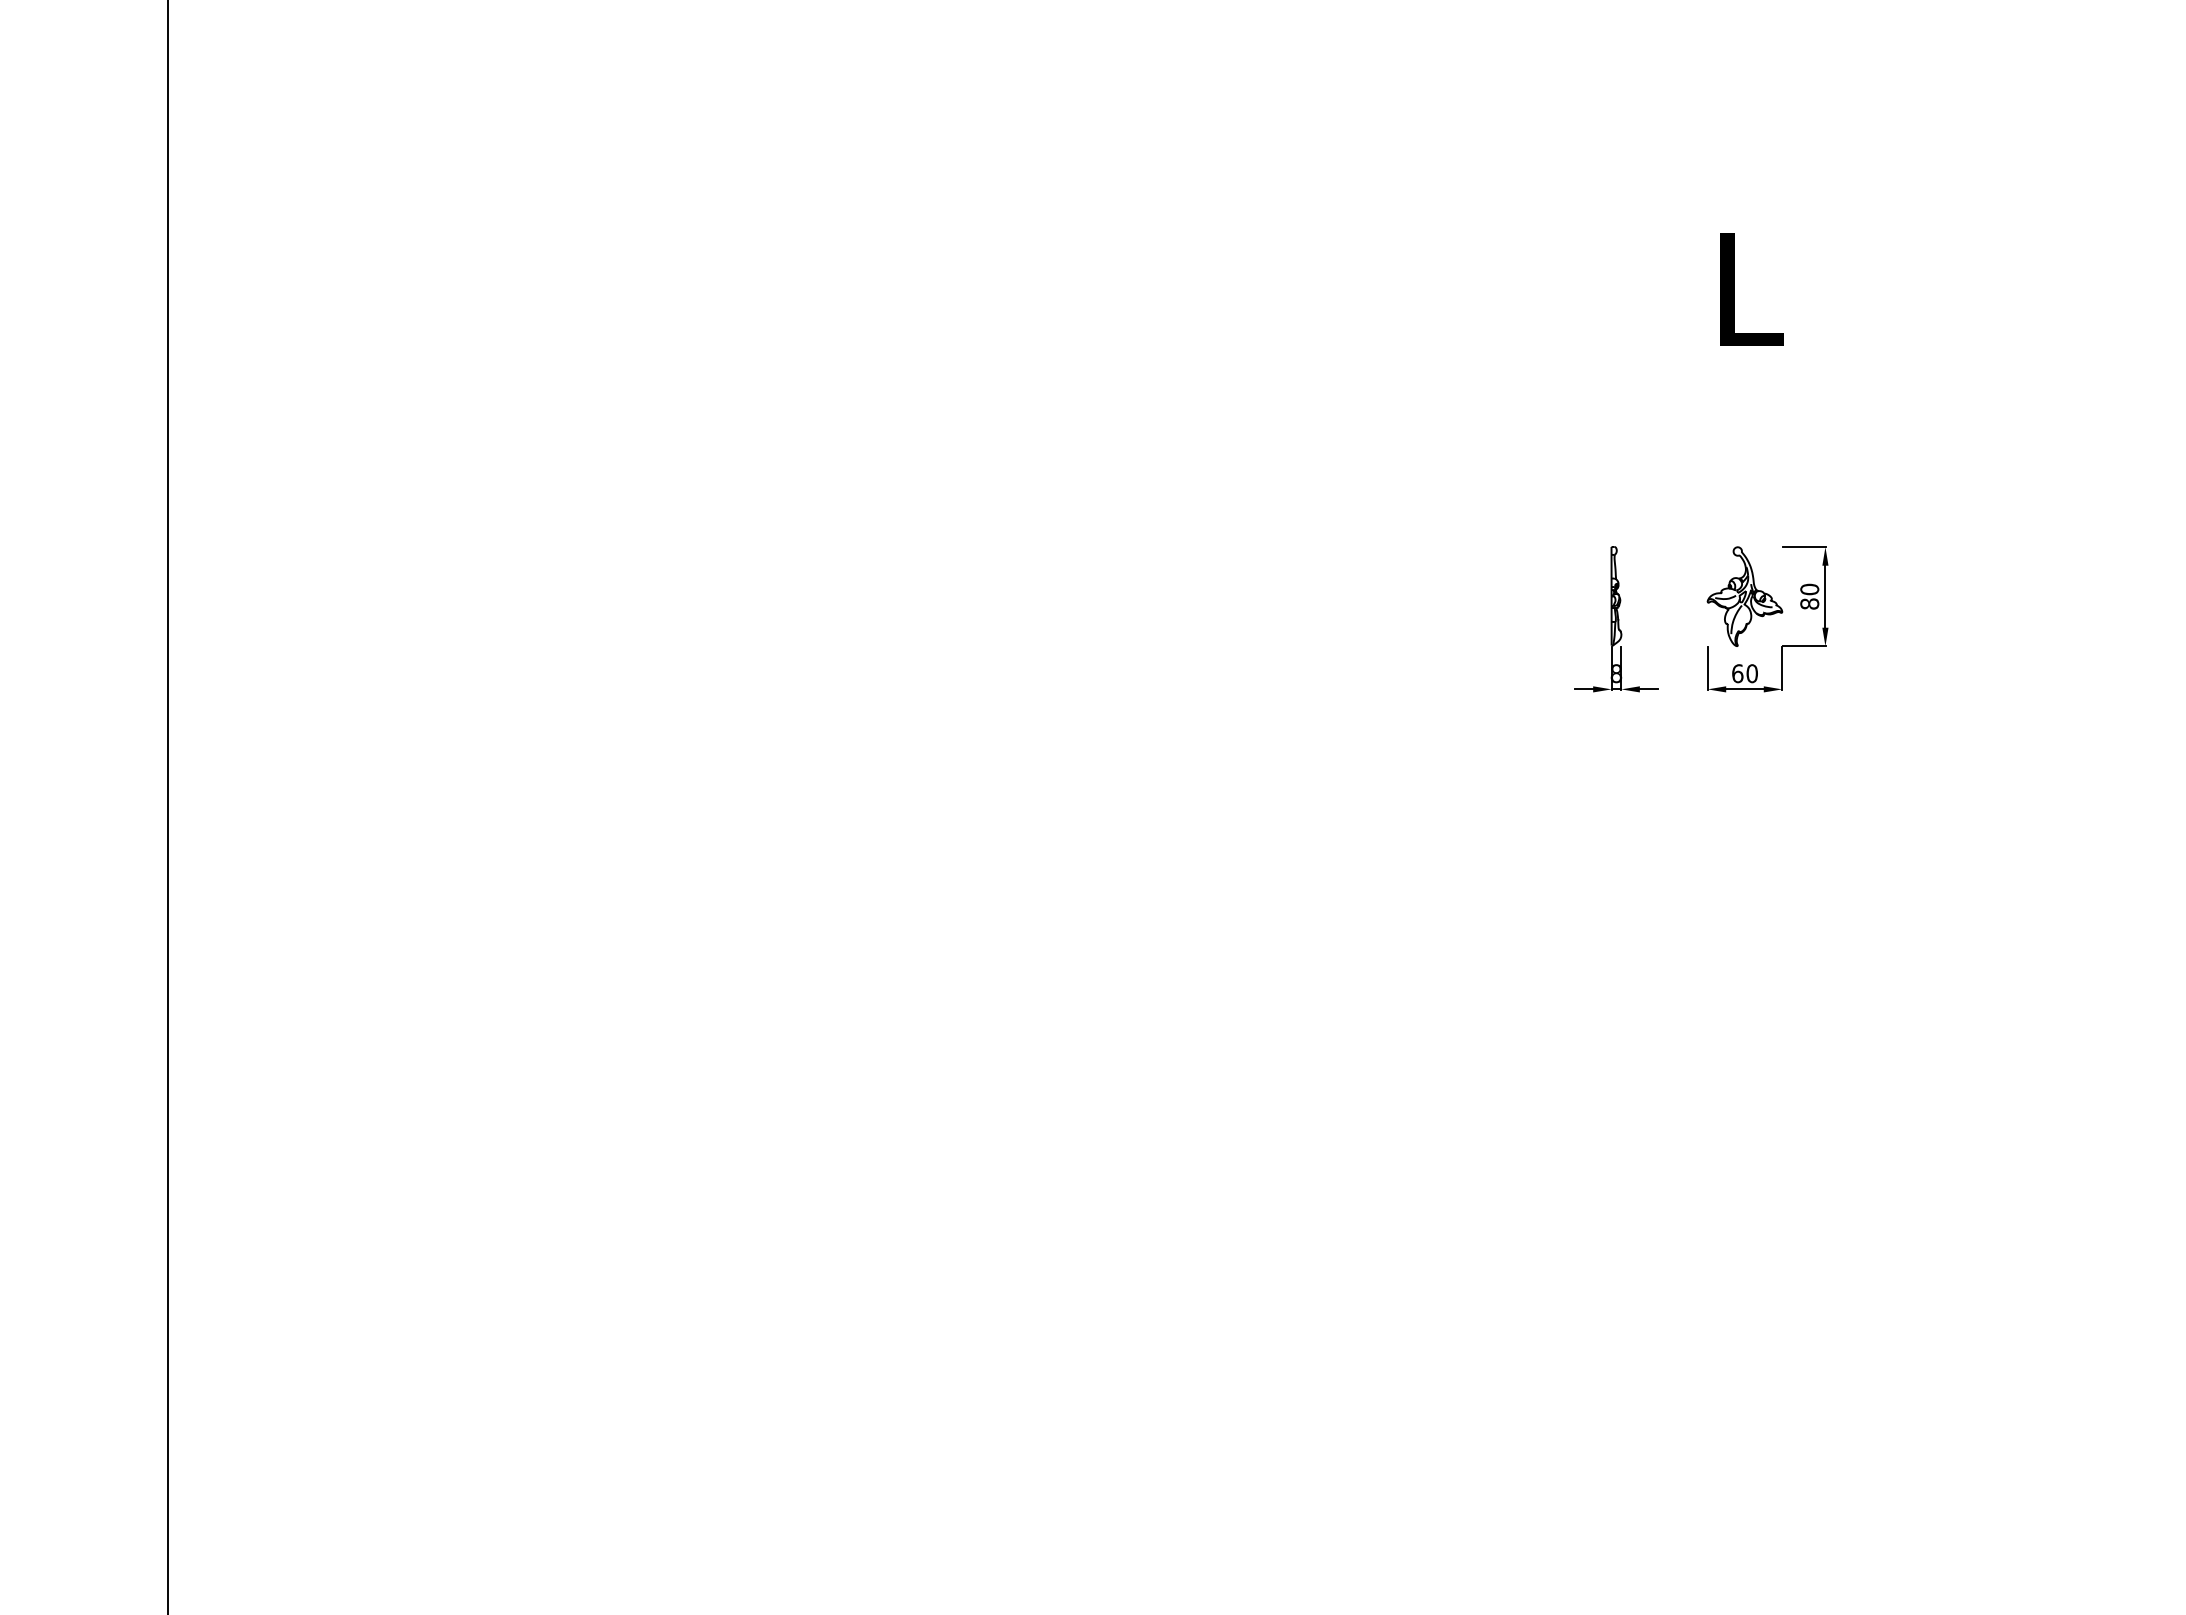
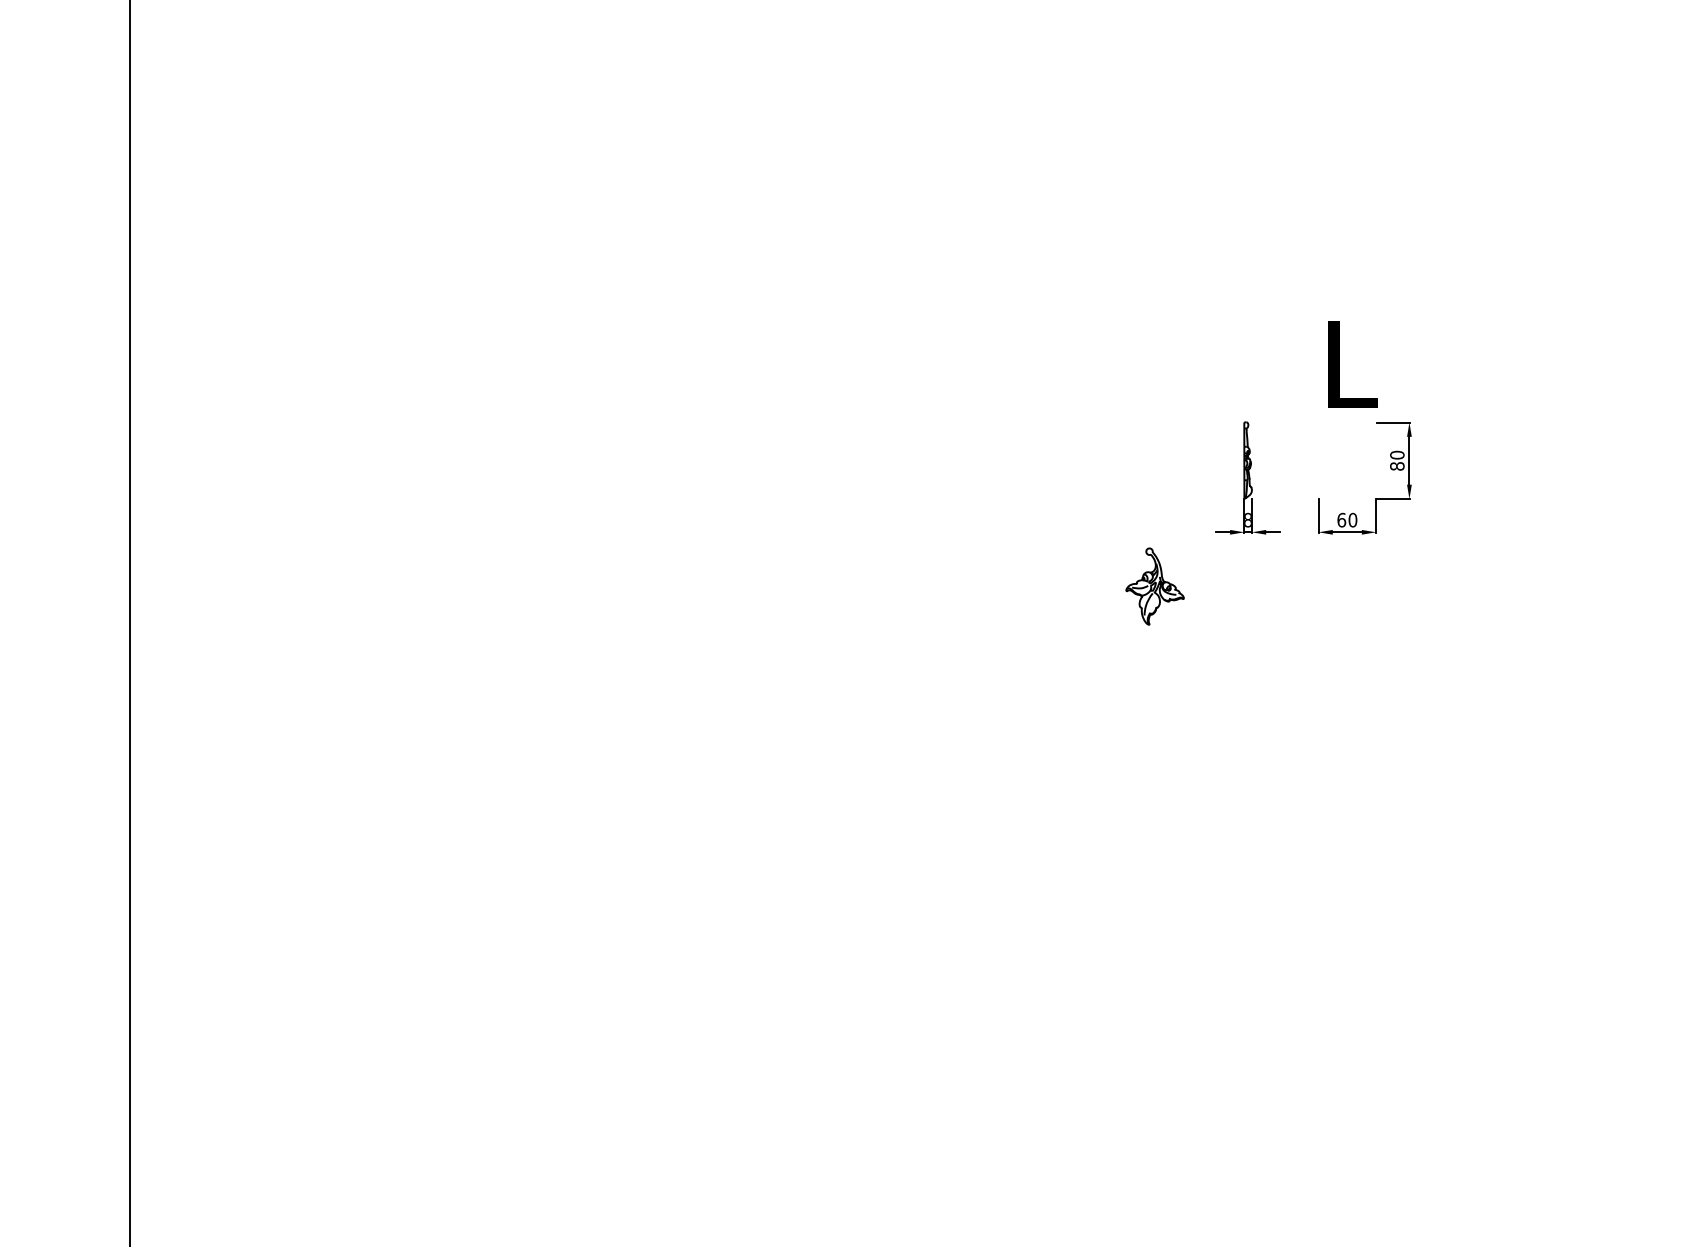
text: (1751, 289) -> (1352, 364), moved
part: (1744, 596) -> (1154, 586), moved

